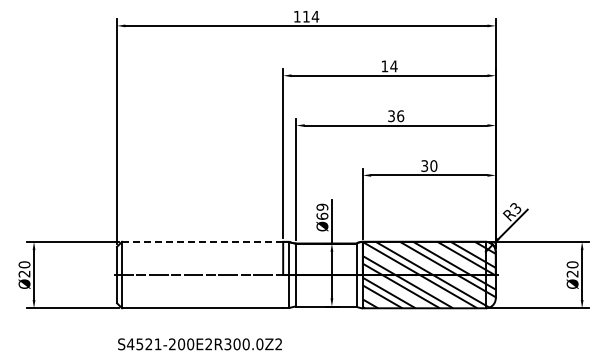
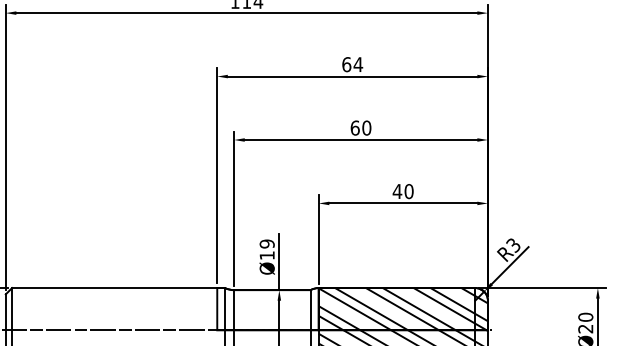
text: (384, 66) -> (346, 64), 14 -> 64
text: (396, 116) -> (361, 128), 36 -> 60
text: (424, 165) -> (397, 190), 30 -> 40
text: (322, 215) -> (267, 254), Ø69 -> Ø19
line: (202, 241) -> (114, 287), dashed -> solid

